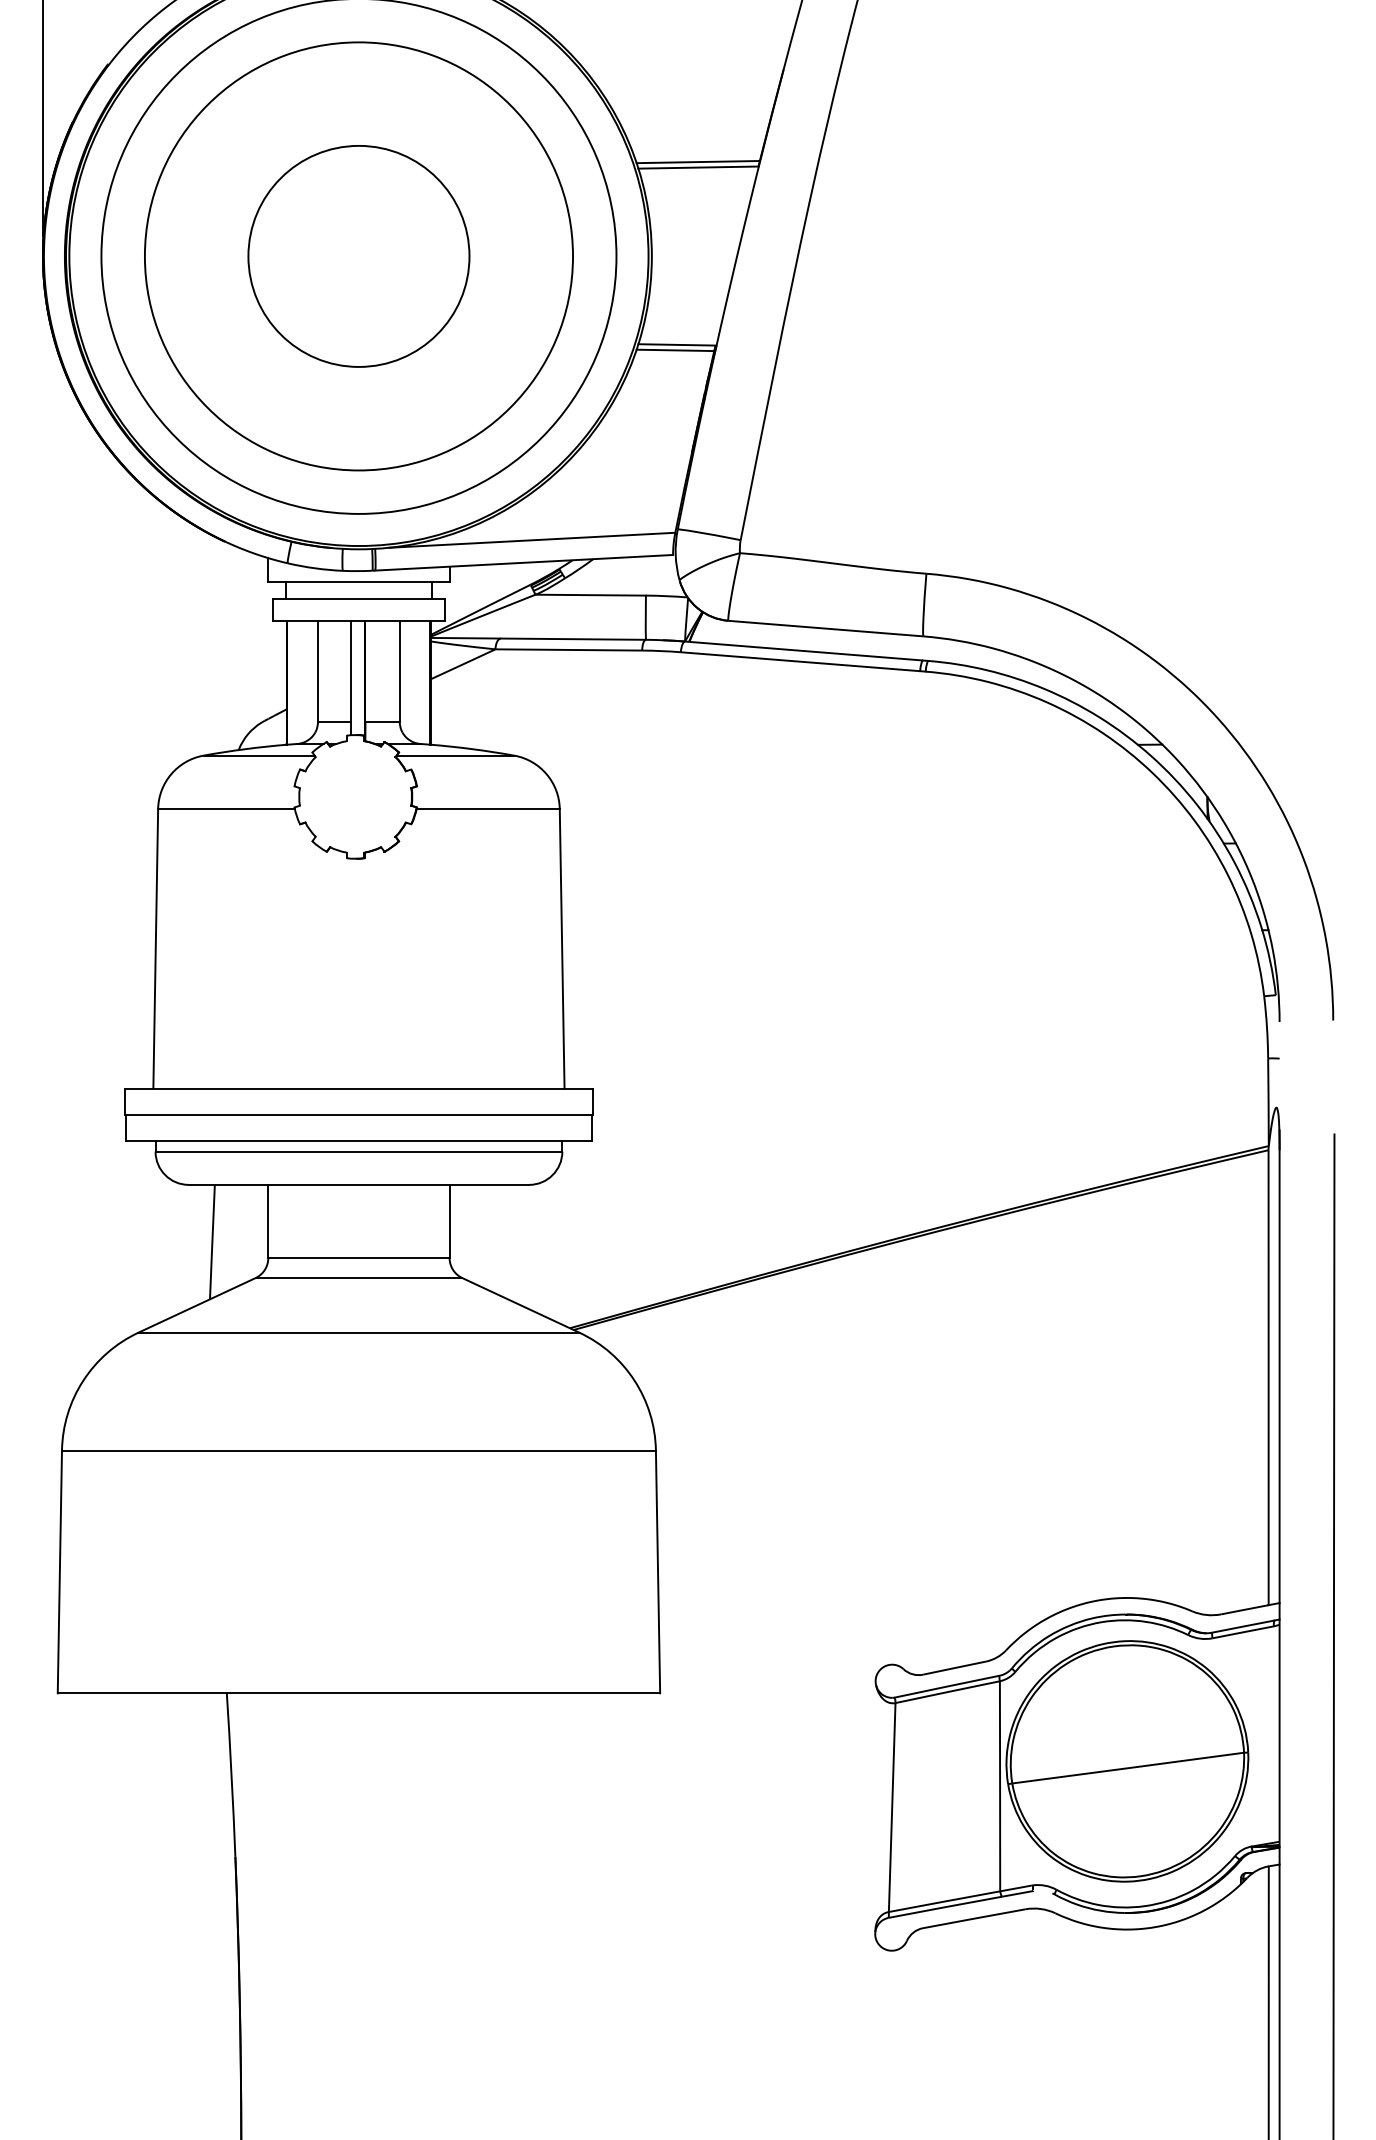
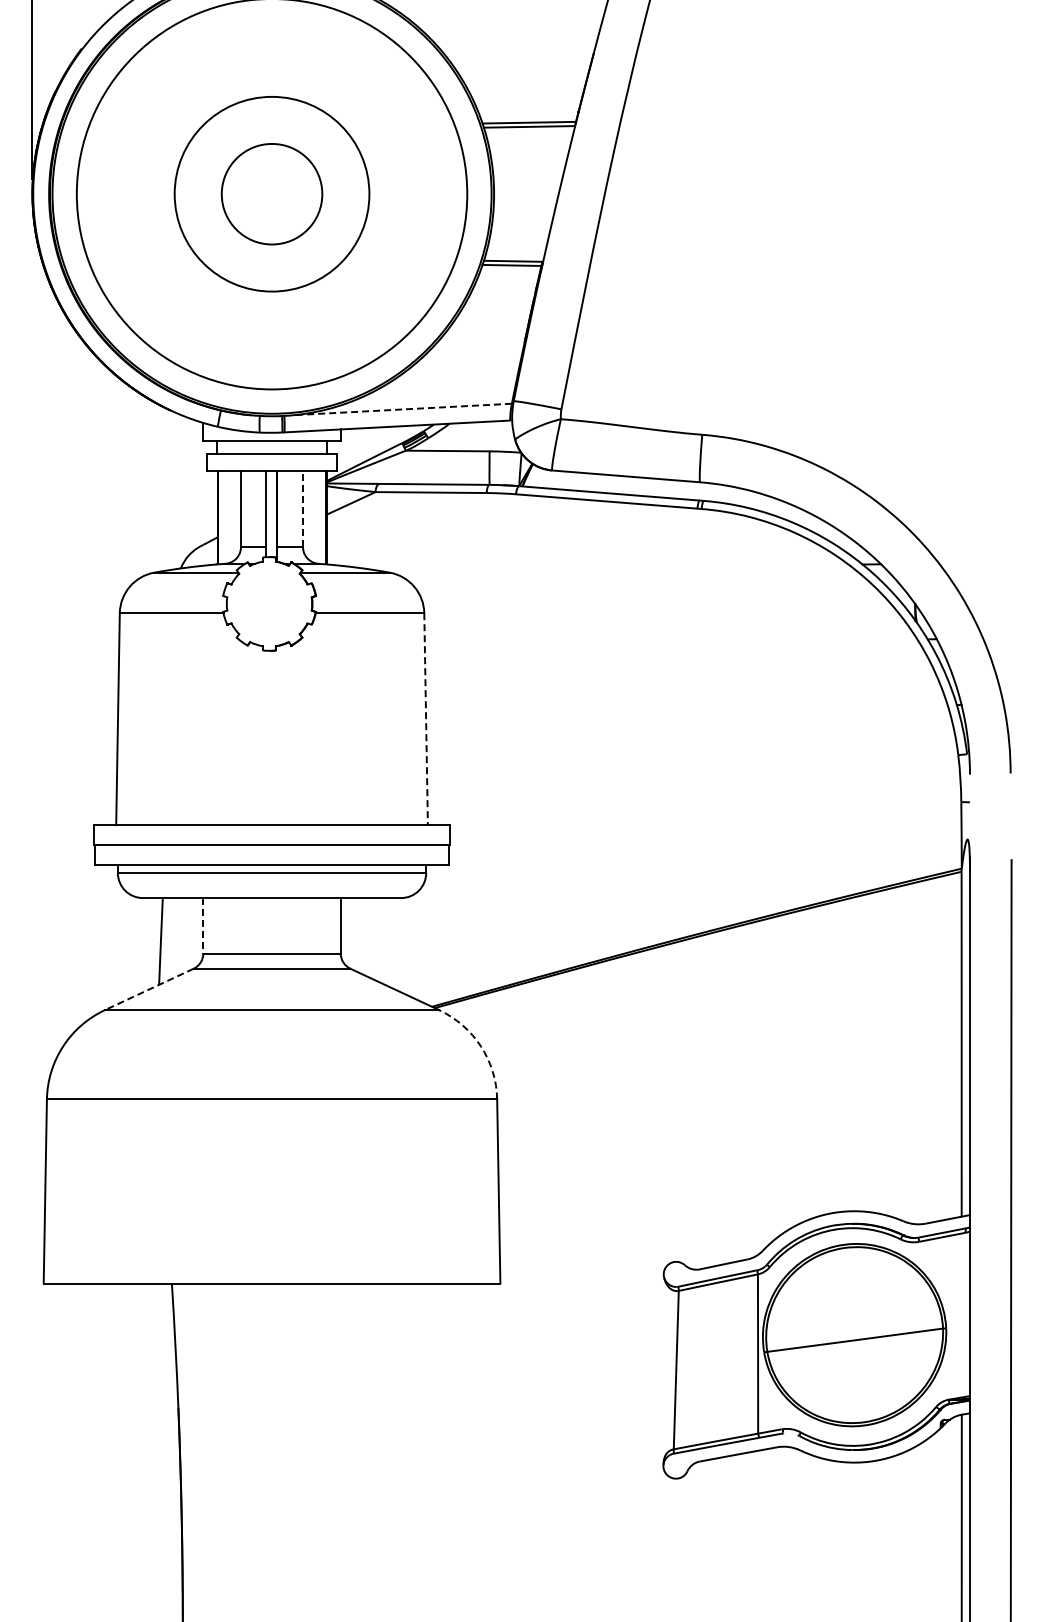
circle: (358, 255) -> (271, 193), size x0.6
circle: (358, 256) -> (271, 194), size x0.6
line: (532, 540) -> (403, 409), solid -> dashed
line: (399, 670) -> (302, 508), solid -> dashed
line: (562, 949) -> (426, 719), solid -> dashed
line: (268, 1221) -> (203, 925), solid -> dashed
line: (197, 1305) -> (149, 989), solid -> dashed
arc: (633, 1380) -> (480, 1046), solid -> dashed

